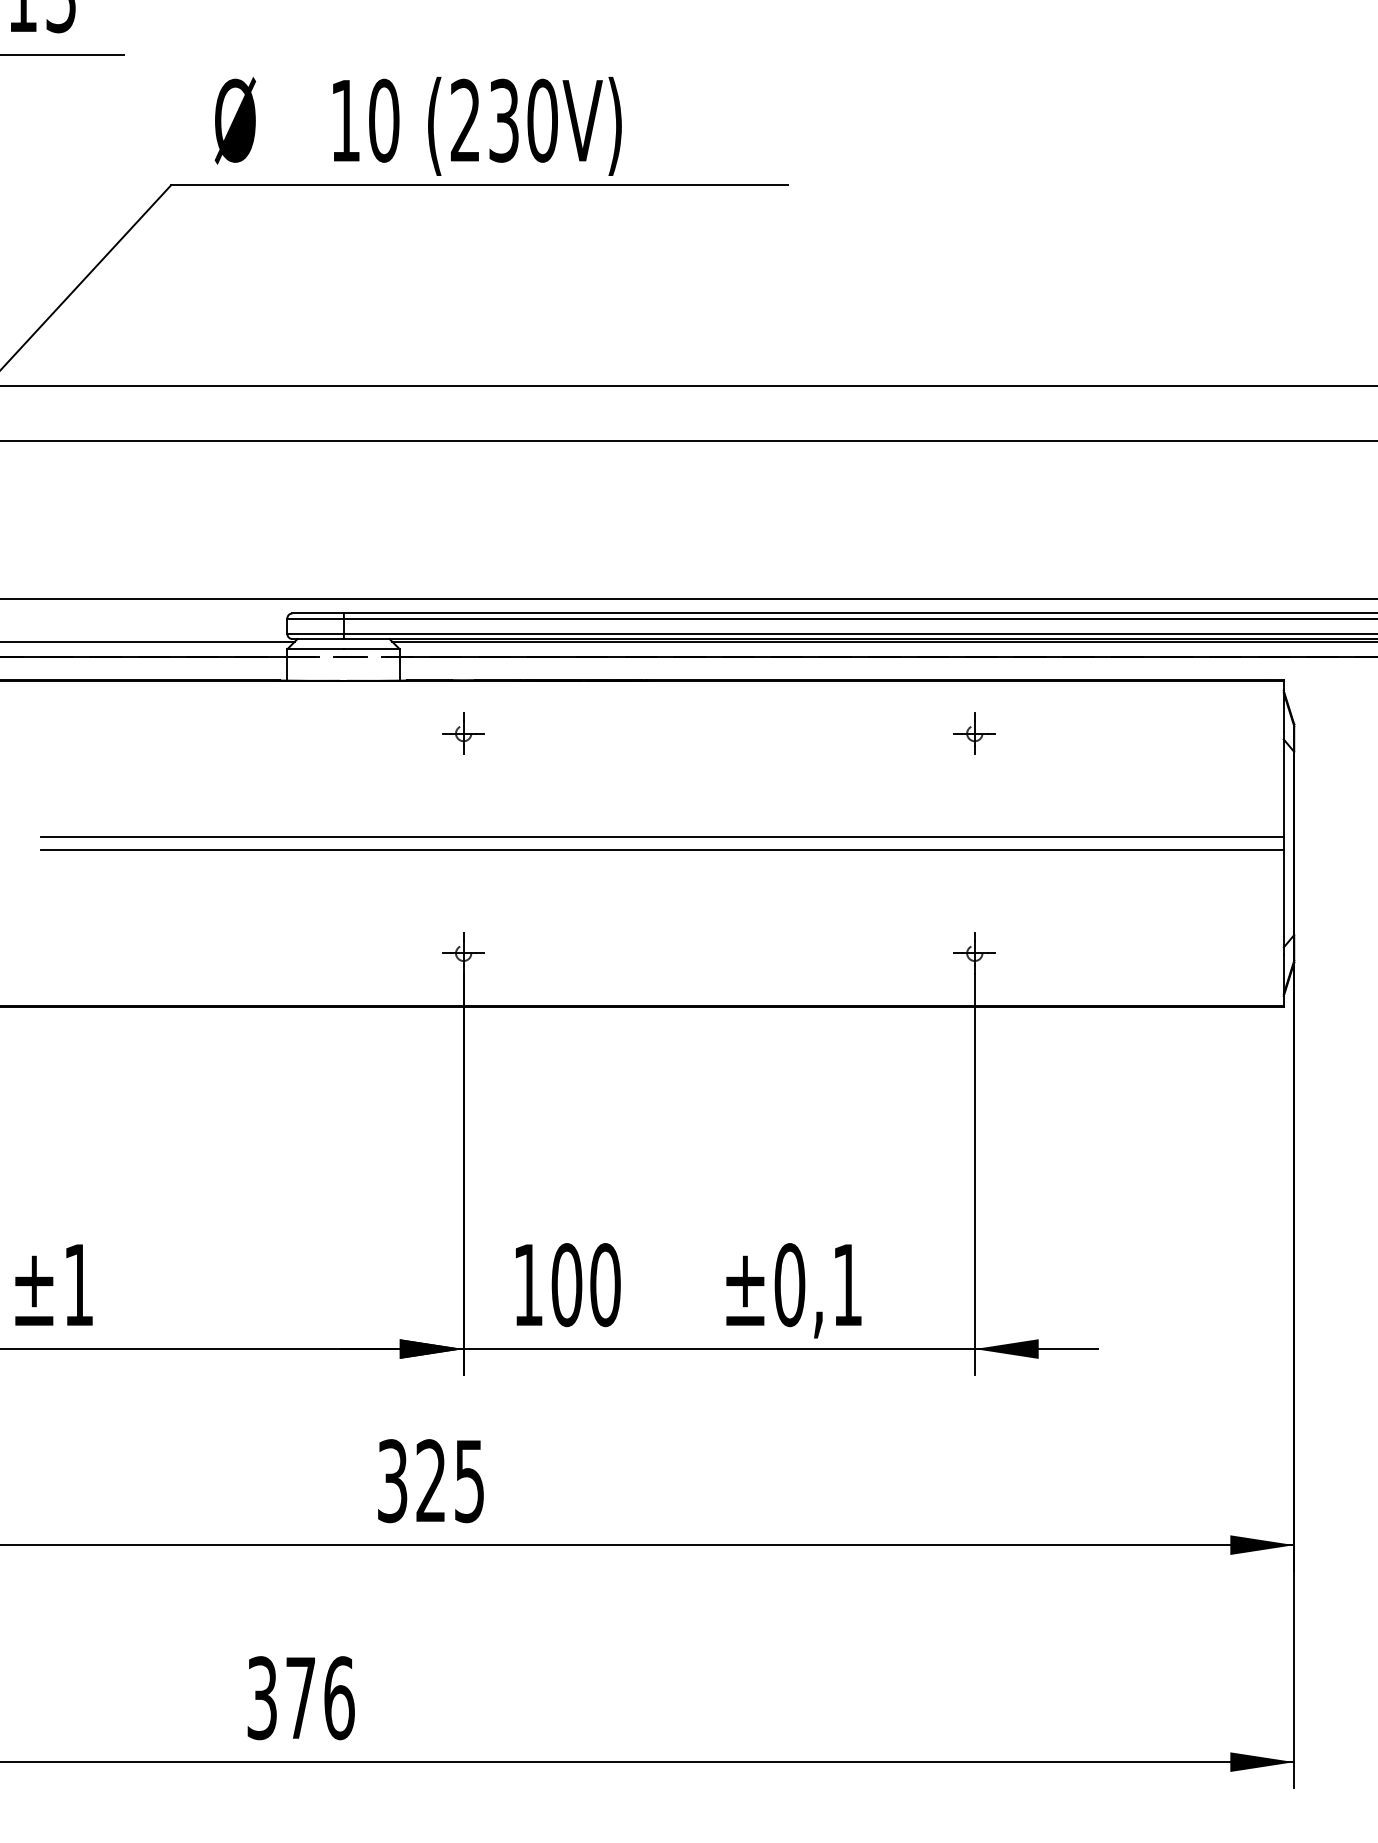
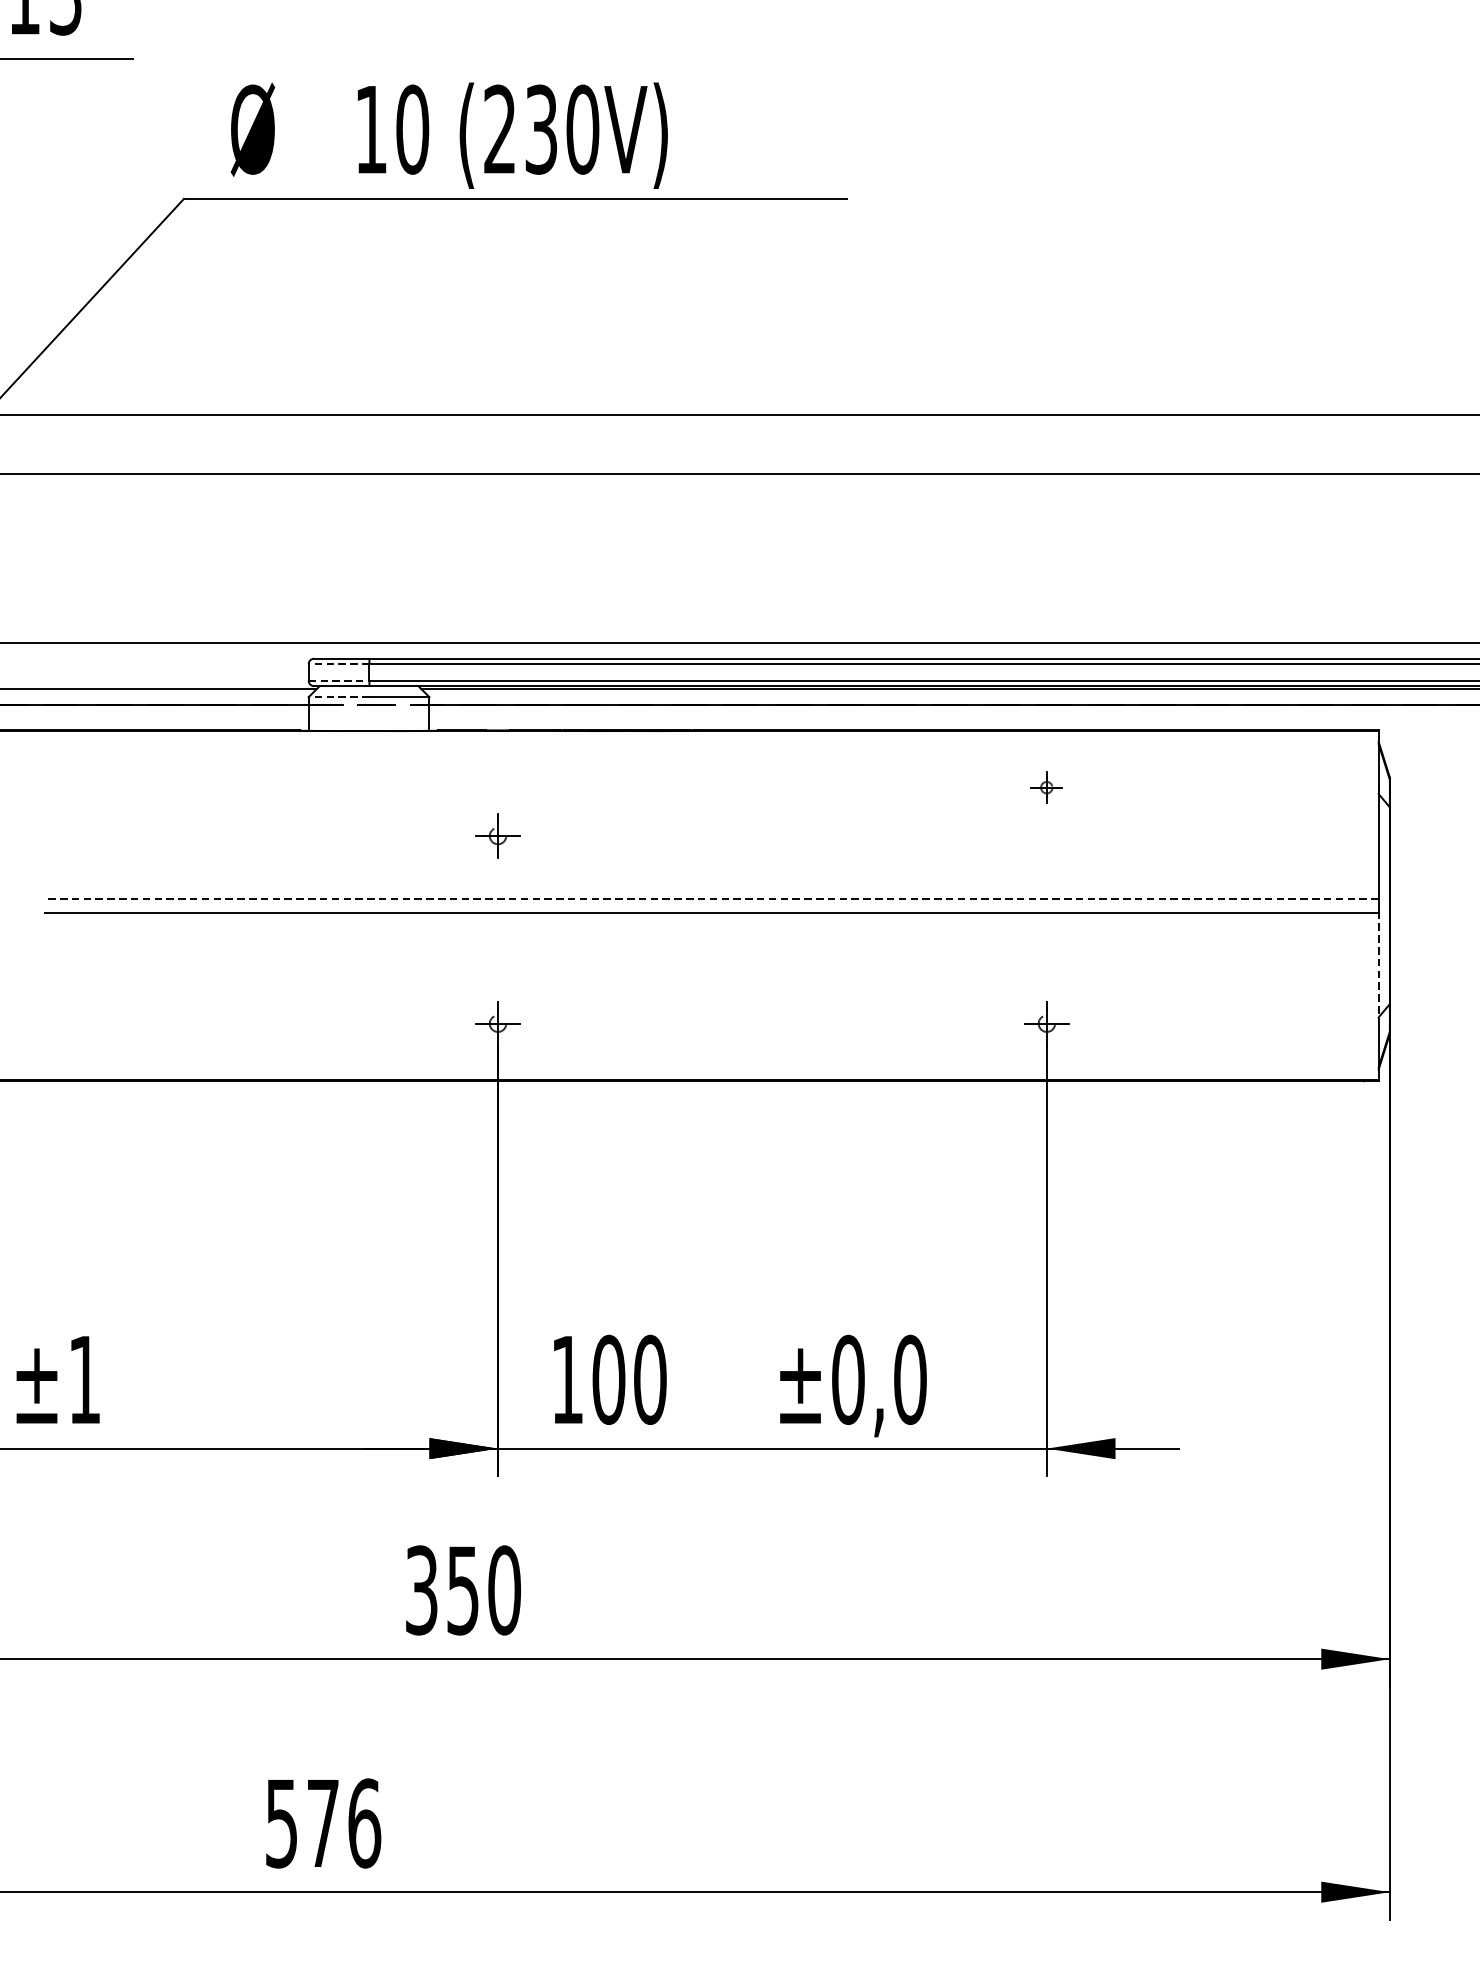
line: (315, 618) -> (338, 664), solid -> dashed
line: (316, 633) -> (340, 680), solid -> dashed
line: (315, 649) -> (338, 697), solid -> dashed
part: (463, 733) -> (497, 835), moved
part: (974, 733) -> (1046, 787), size x0.7
line: (662, 837) -> (711, 899), solid -> dashed
line: (1283, 902) -> (1378, 969), solid -> dashed
text: (847, 1285) -> (910, 1380), ±0,1 -> ±0,0
text: (450, 1481) -> (483, 1590), 325 -> 350
text: (262, 1697) -> (282, 1822), 376 -> 576

